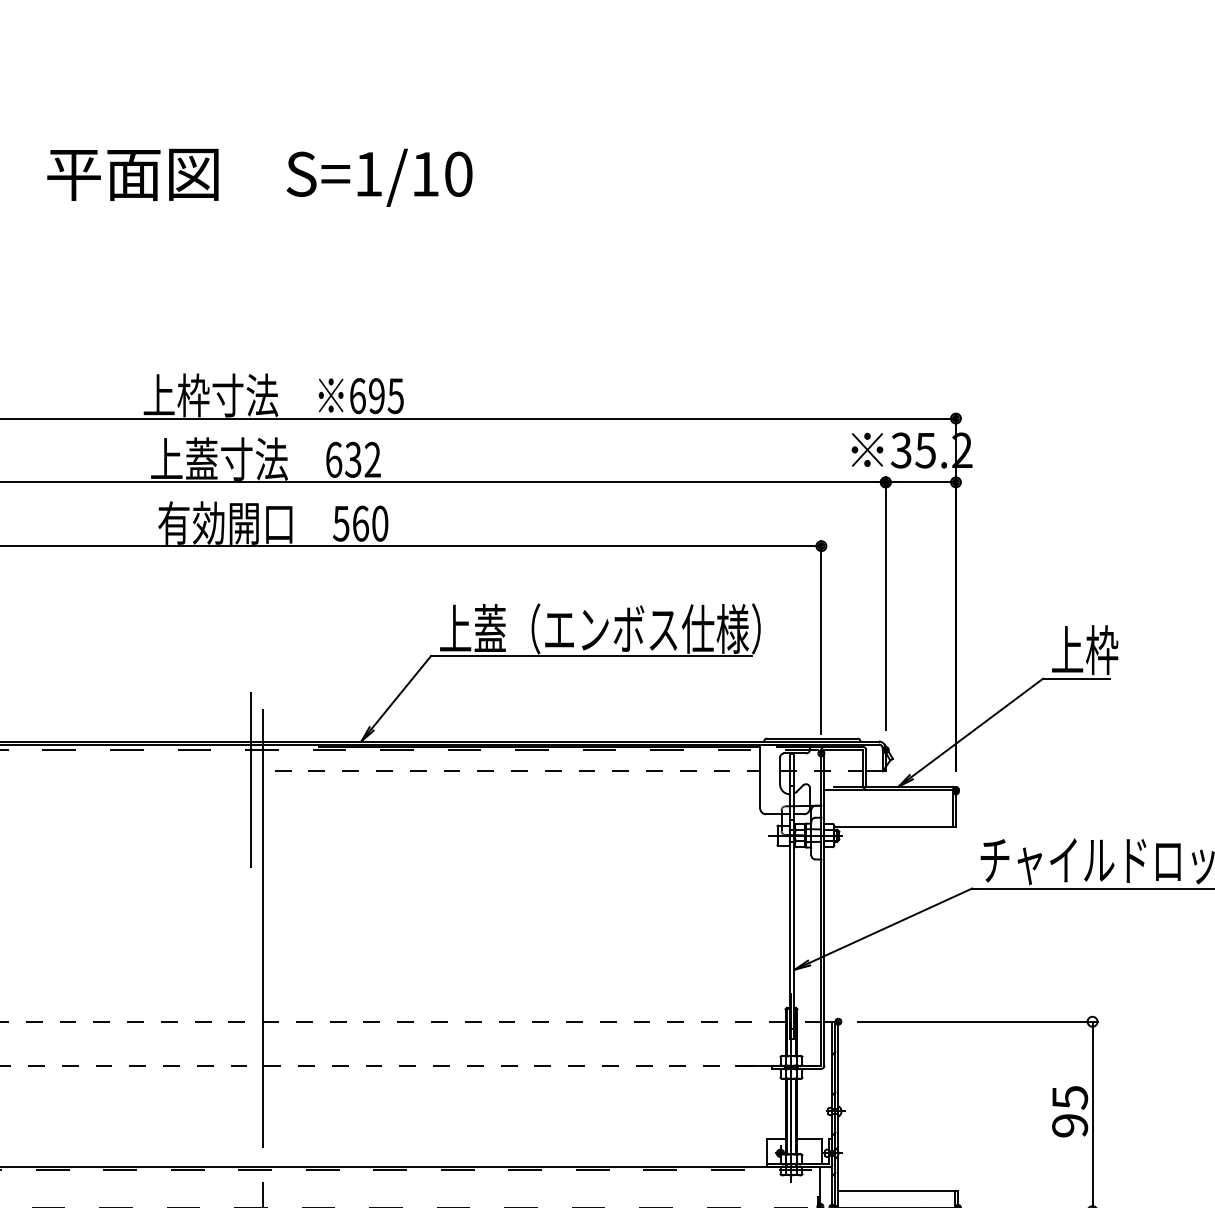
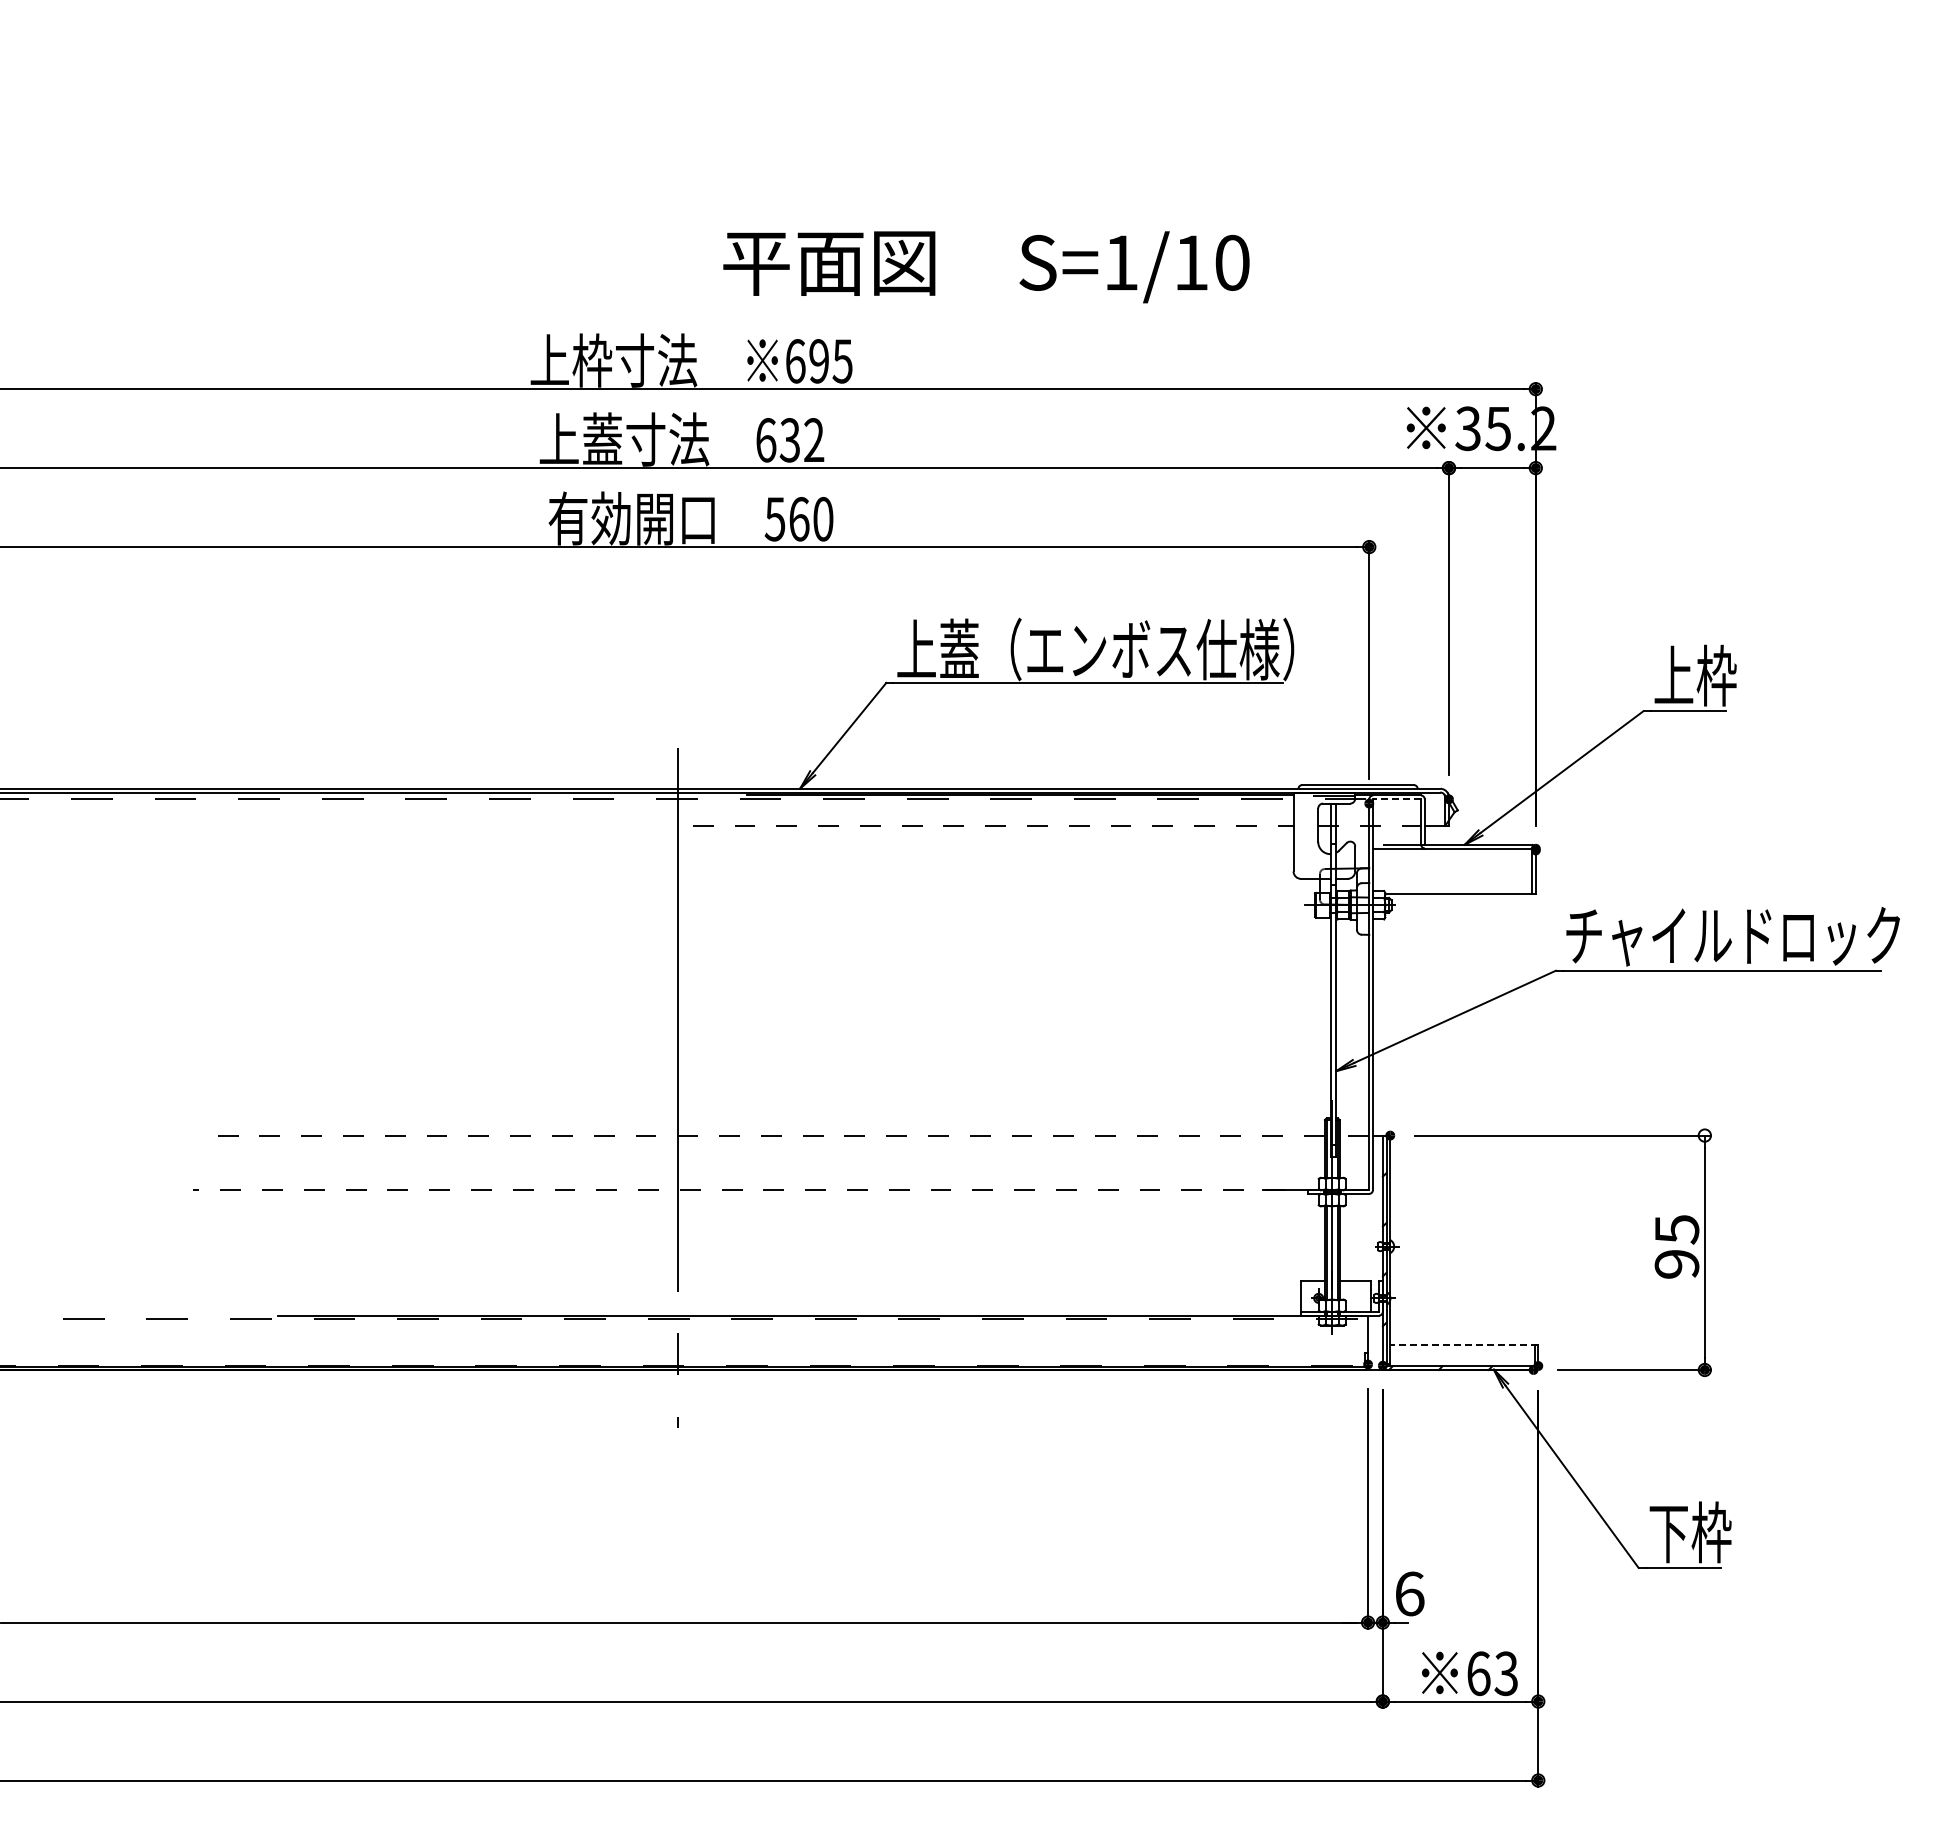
text: (259, 178) -> (986, 267), moved
line: (843, 750) -> (1396, 799), solid -> dashed
line: (251, 780) -> (663, 836), removed
line: (897, 1191) -> (1463, 1345), solid -> dashed

